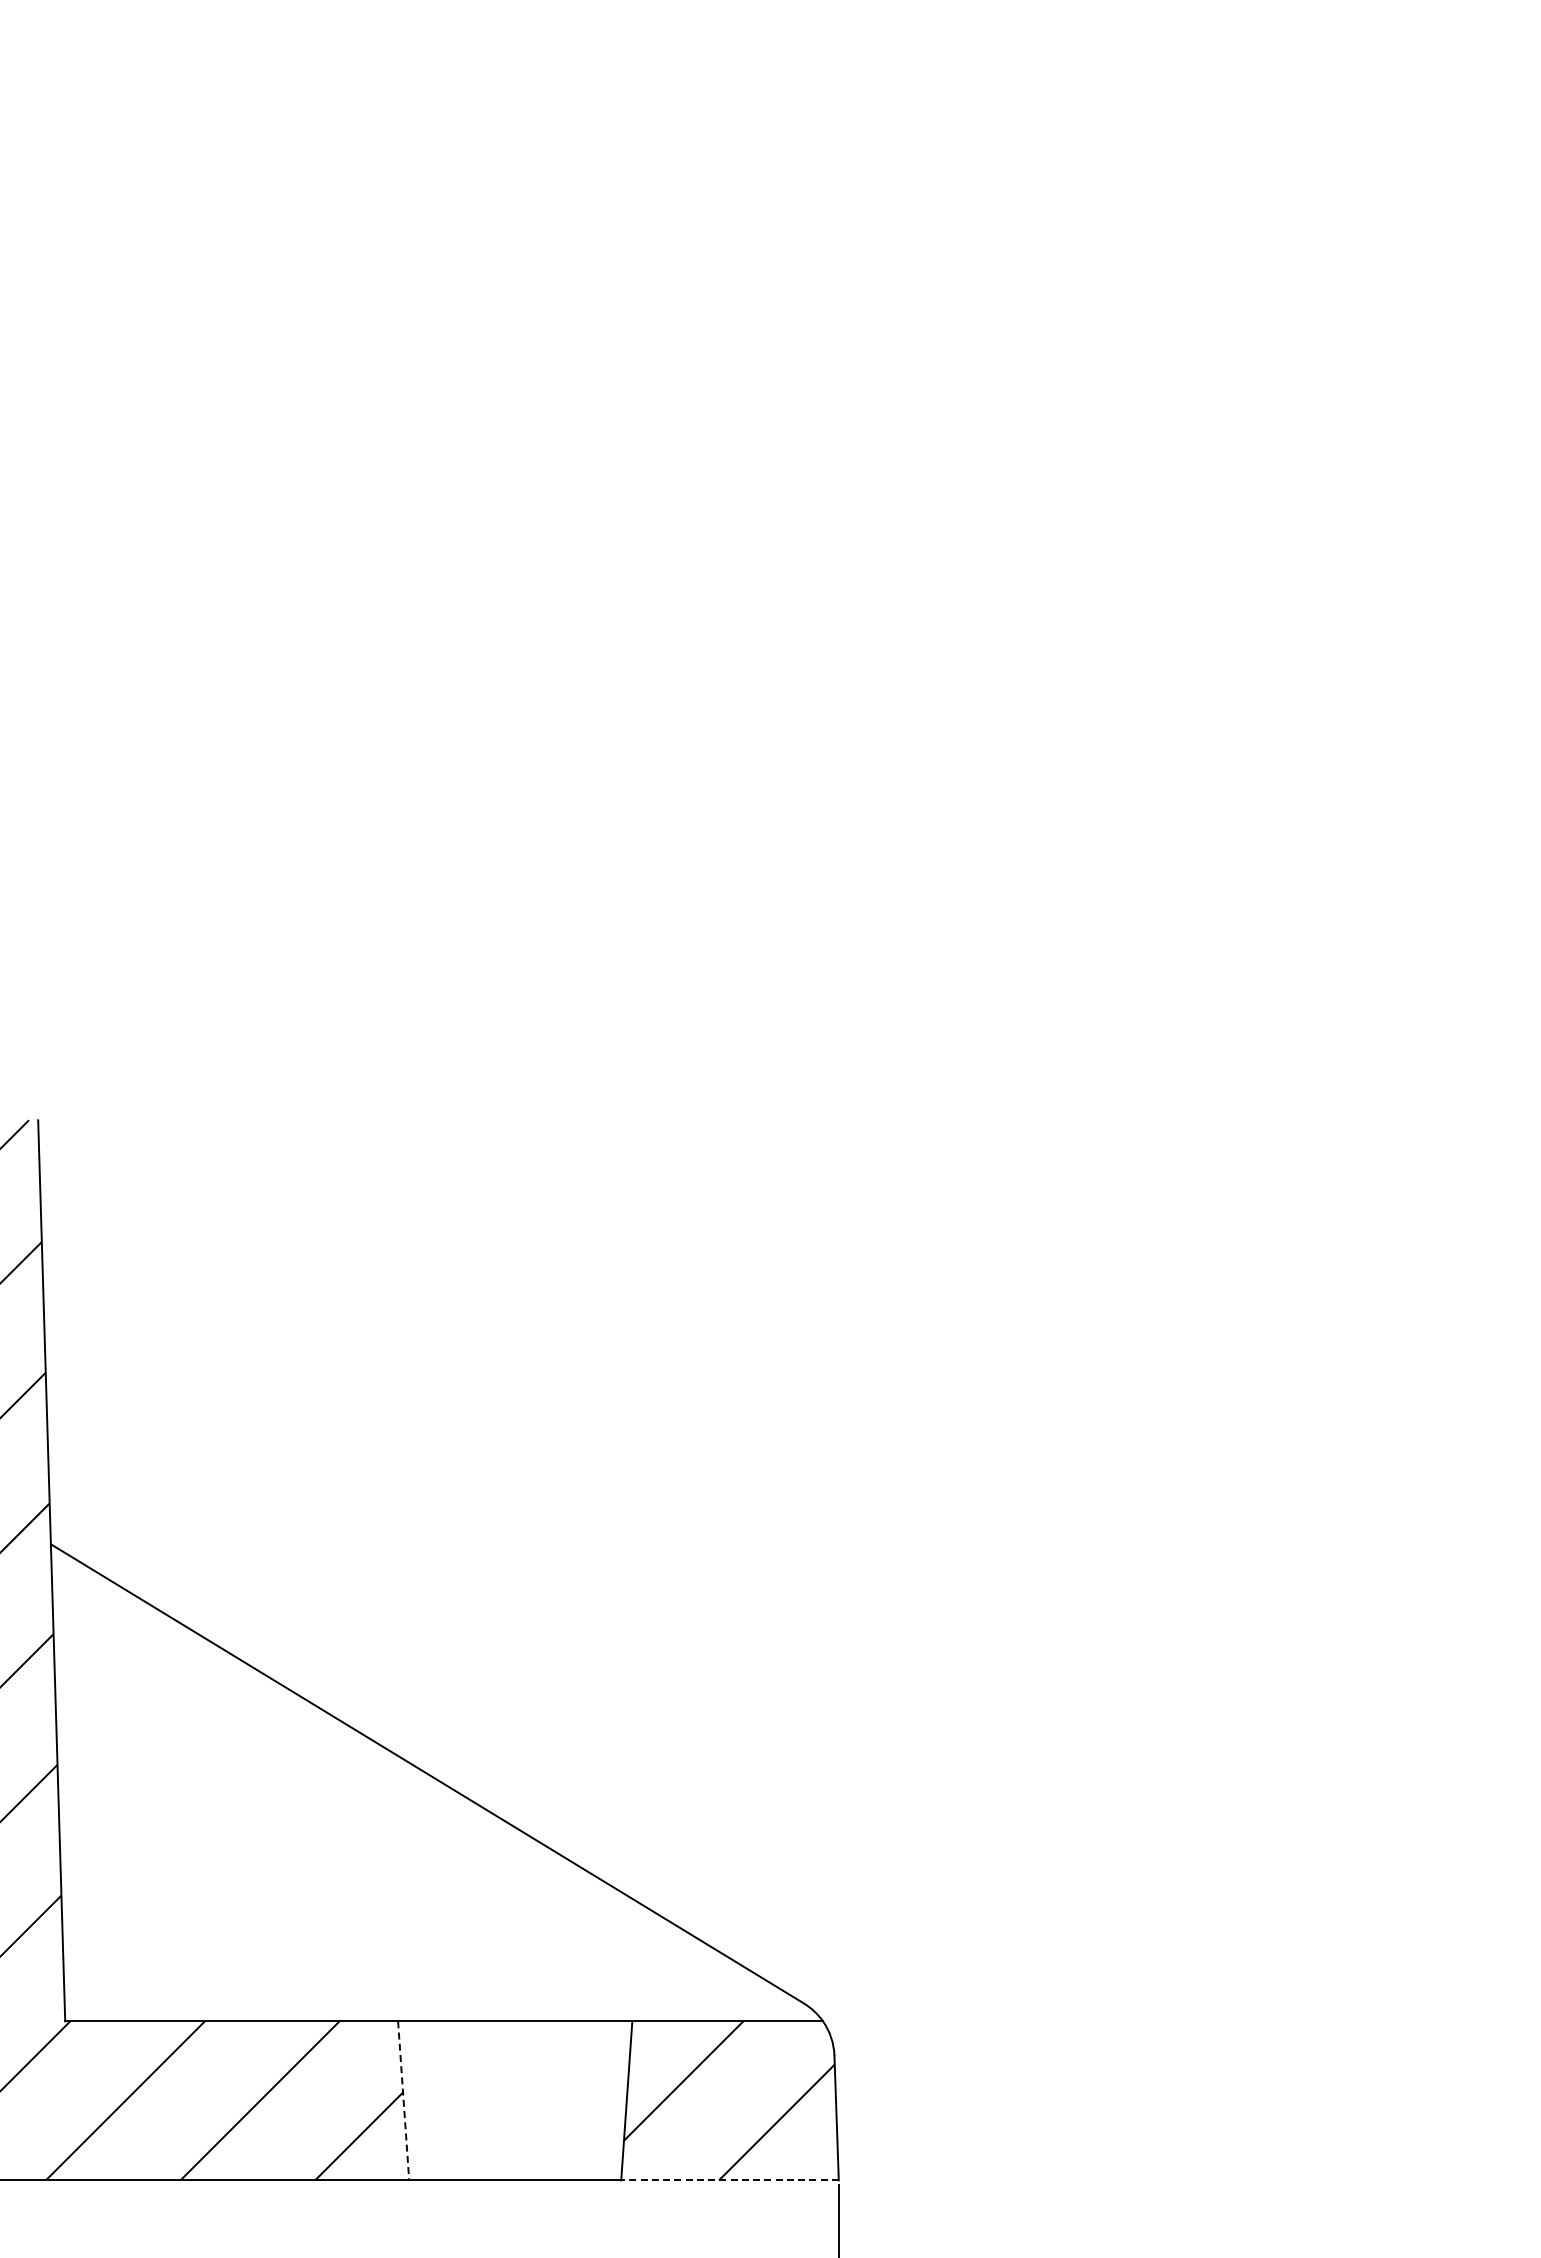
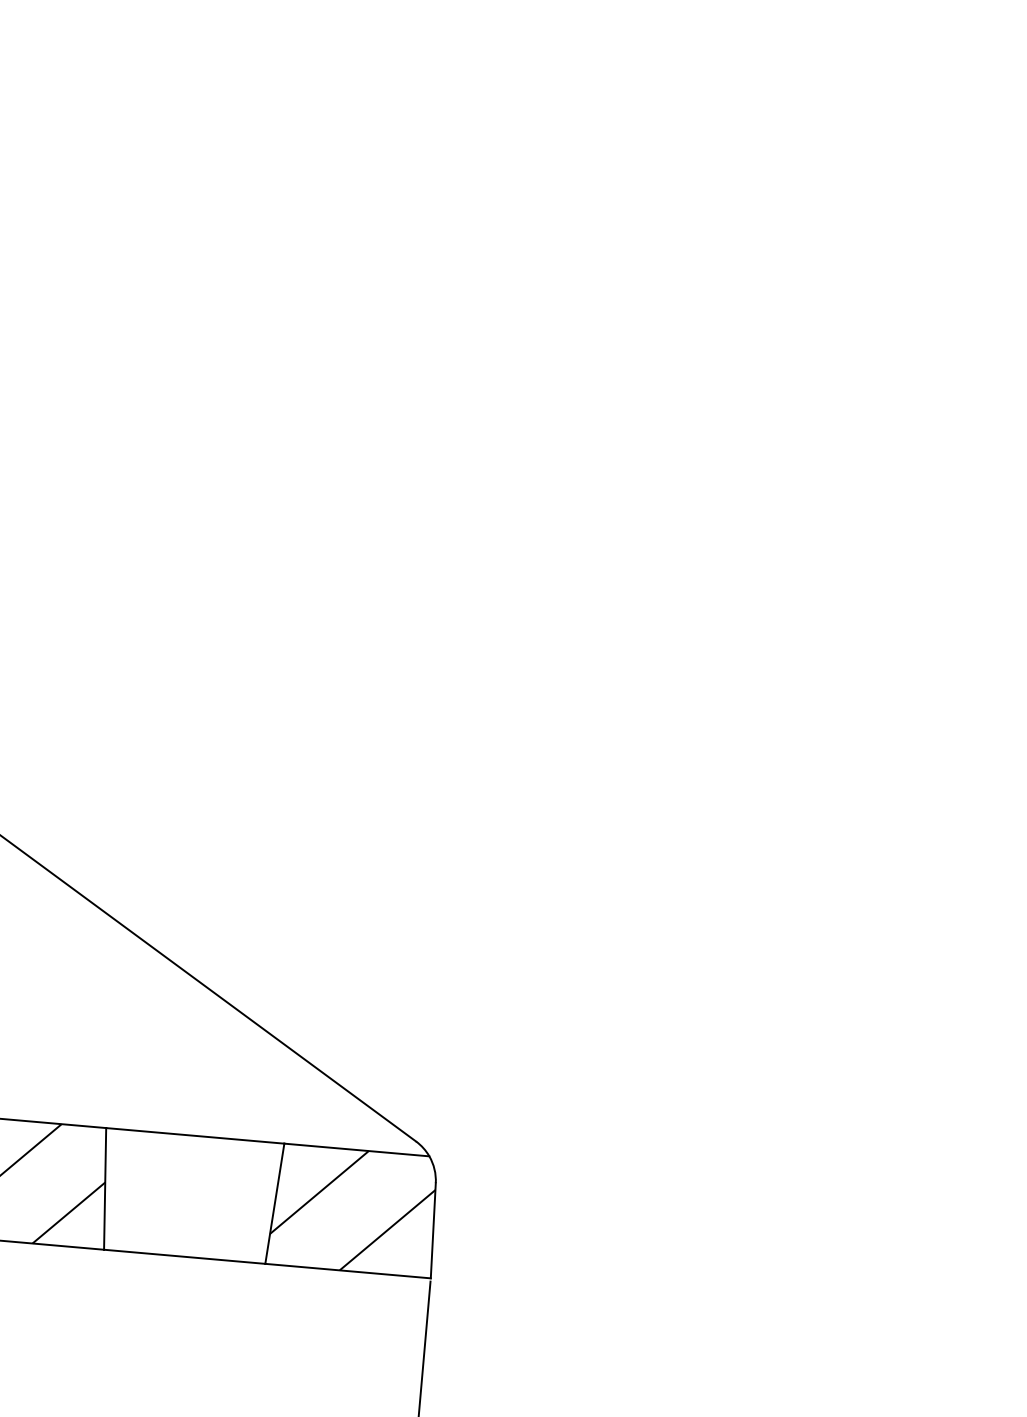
line: (403, 2100) -> (105, 1188), dashed -> solid
line: (730, 2180) -> (348, 1271), dashed -> solid

